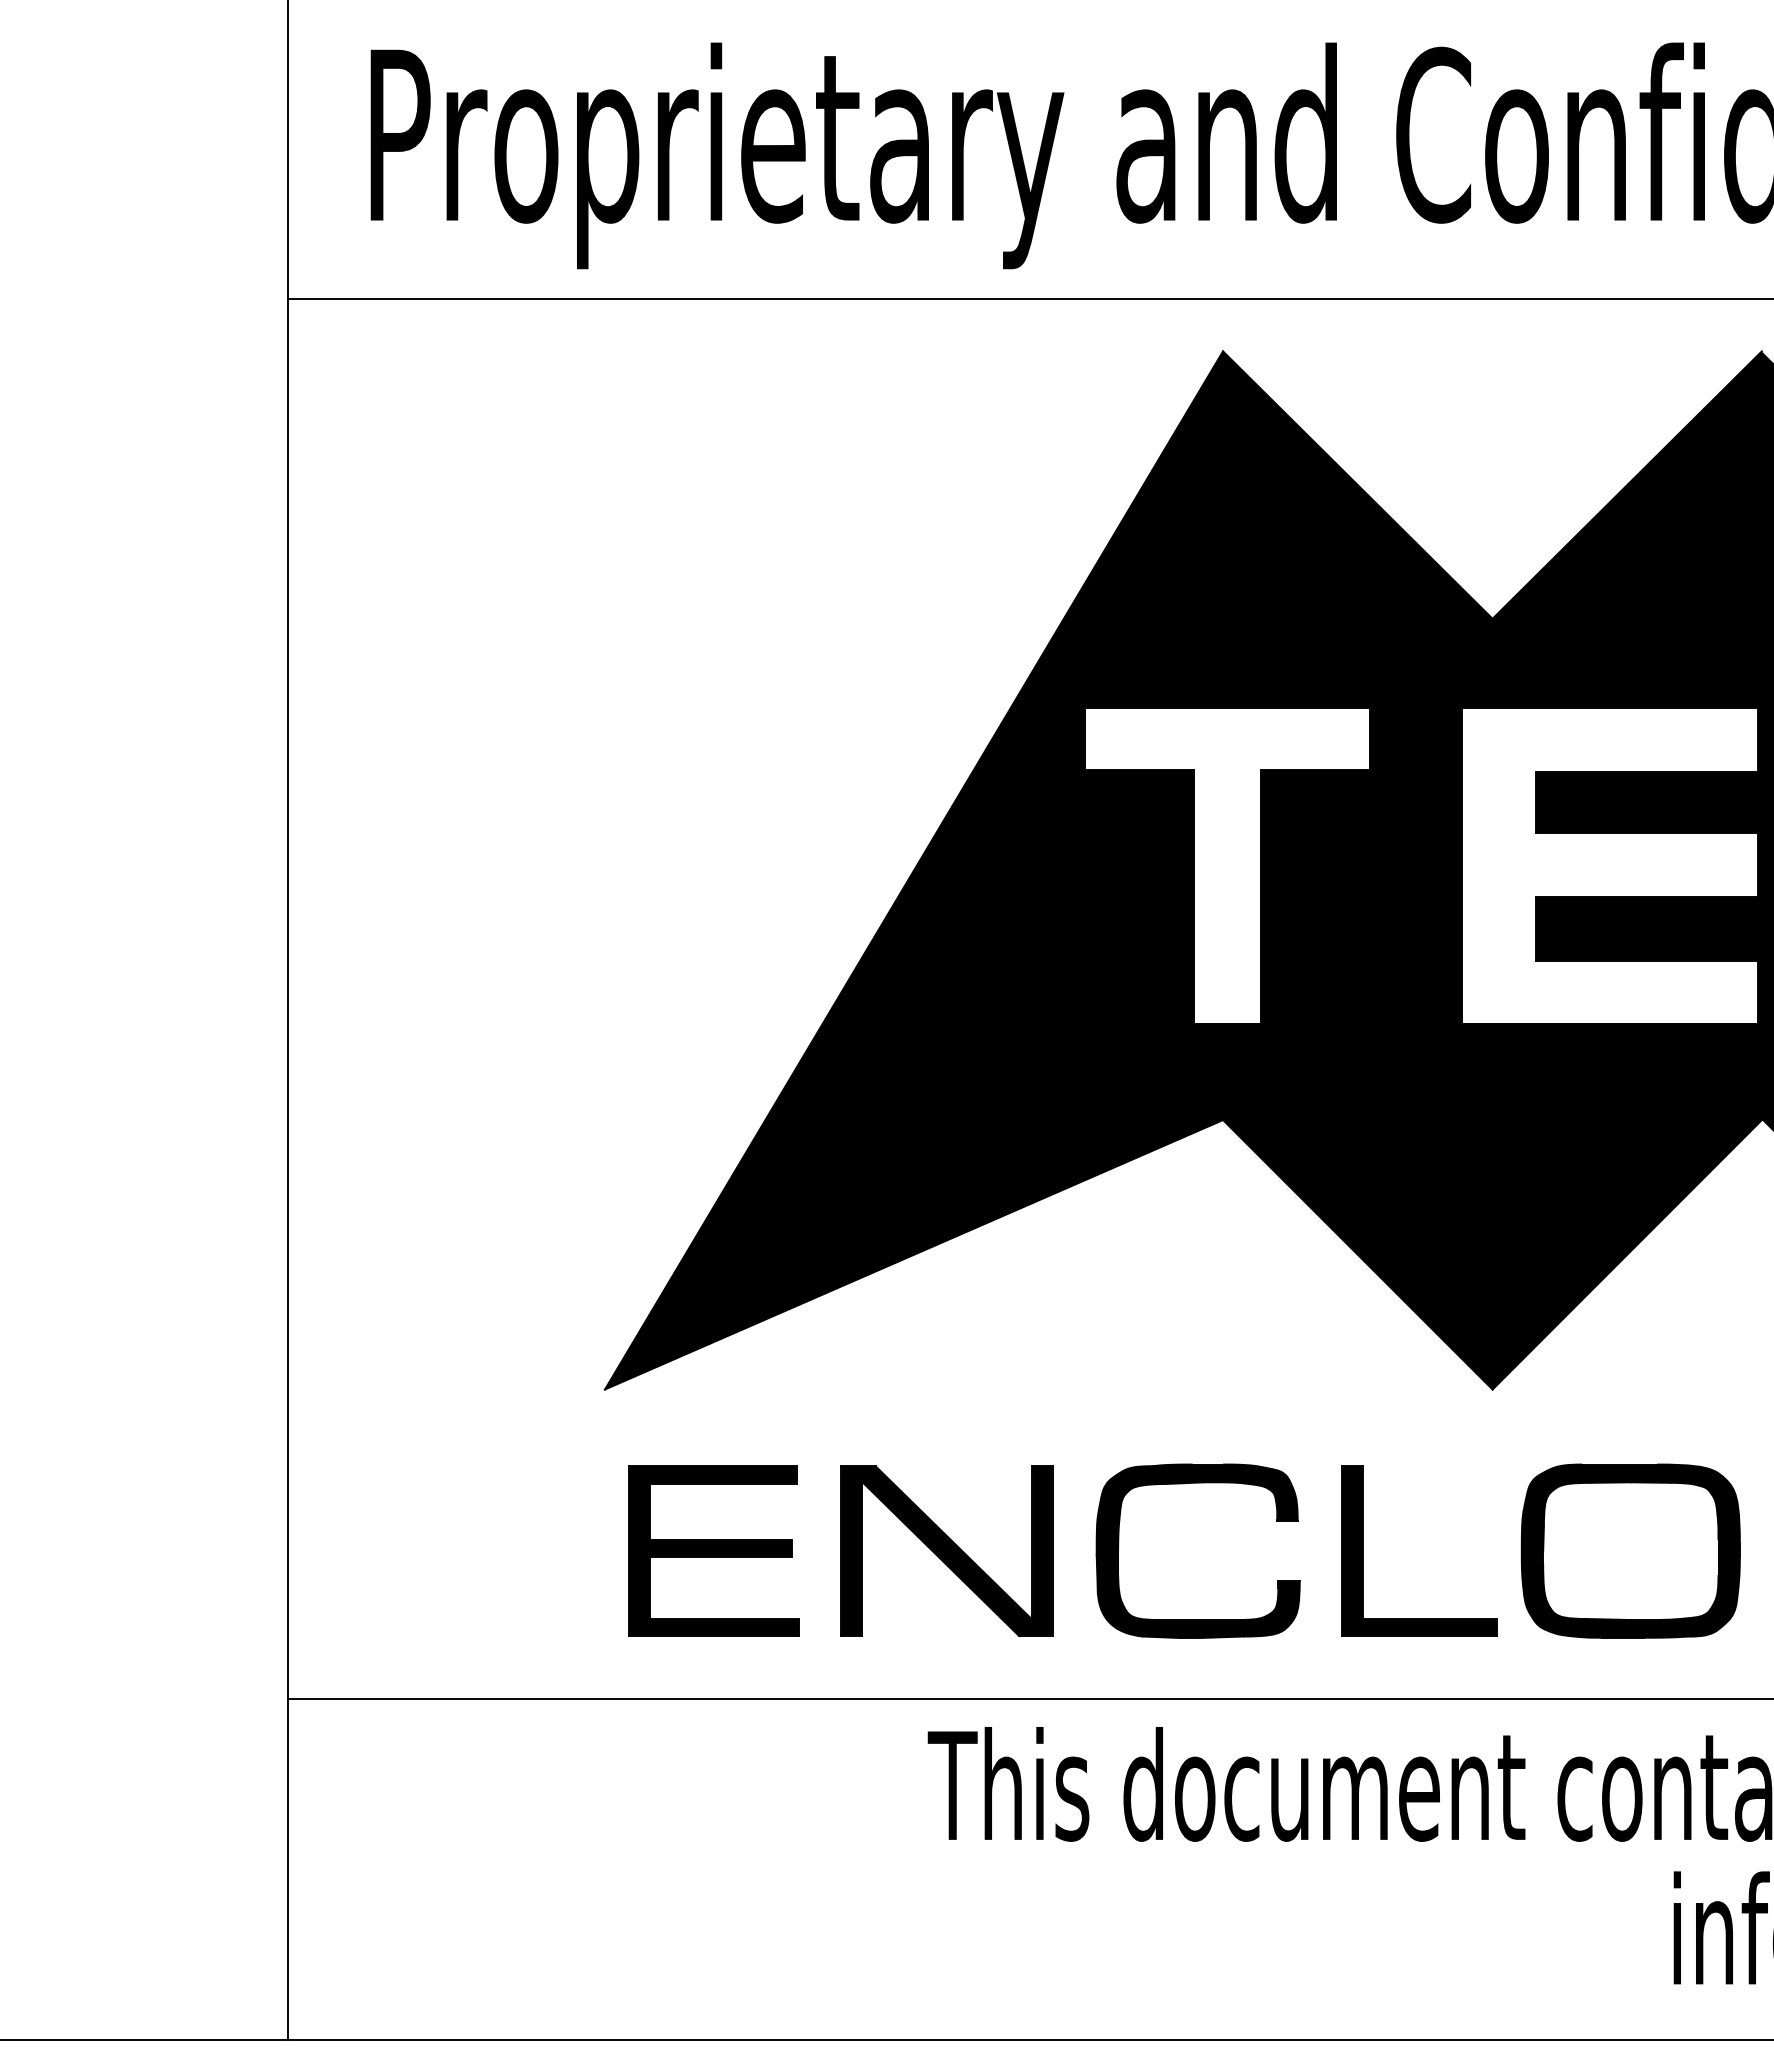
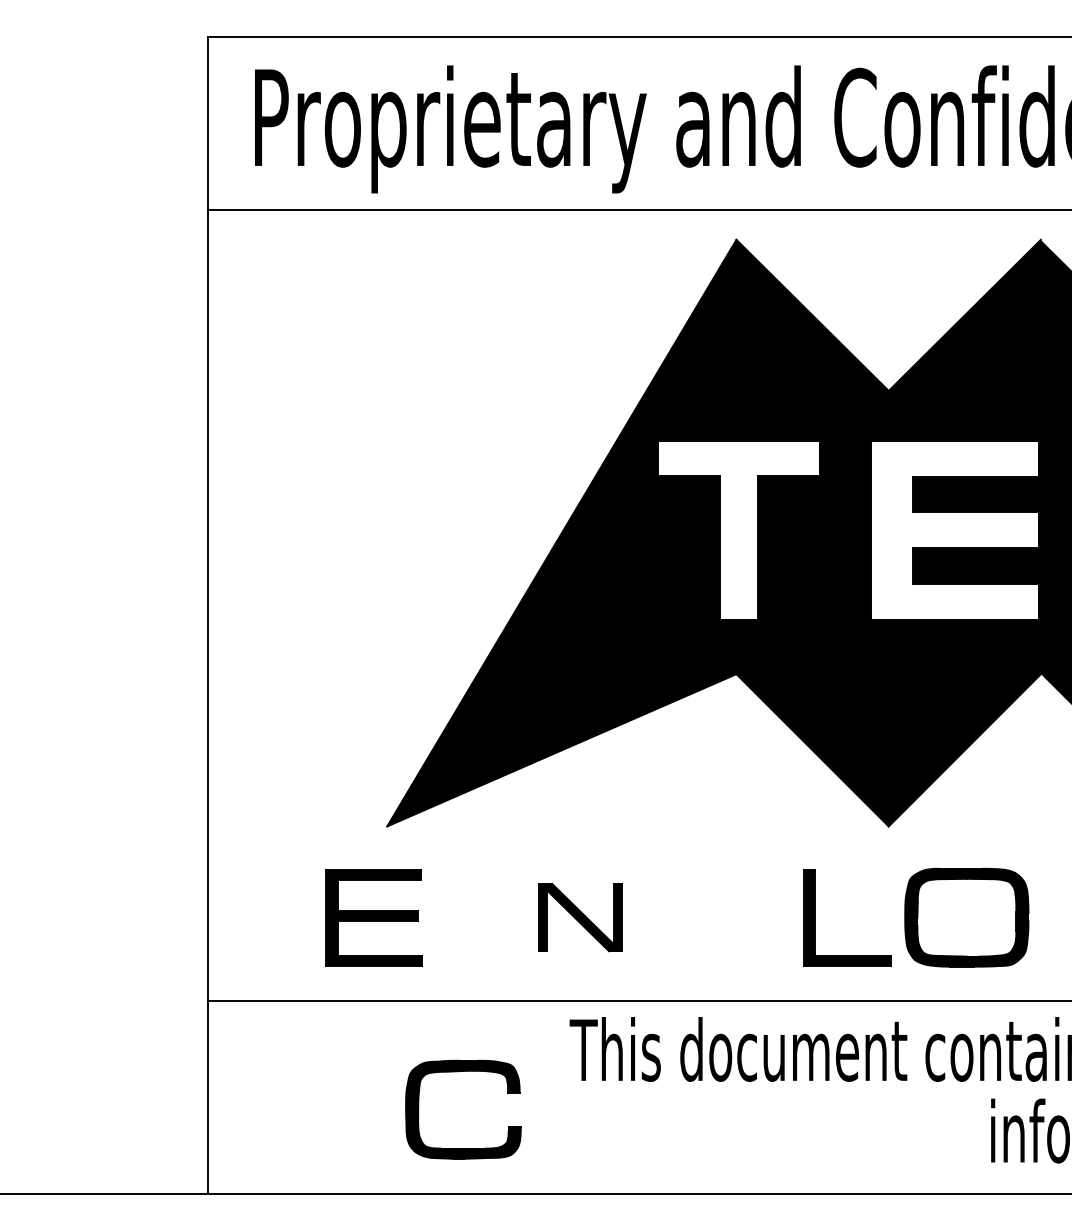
part: (1189, 1485) -> (458, 1072), moved
part: (713, 1550) -> (373, 917), moved
part: (946, 1550) -> (580, 917), size x0.7

